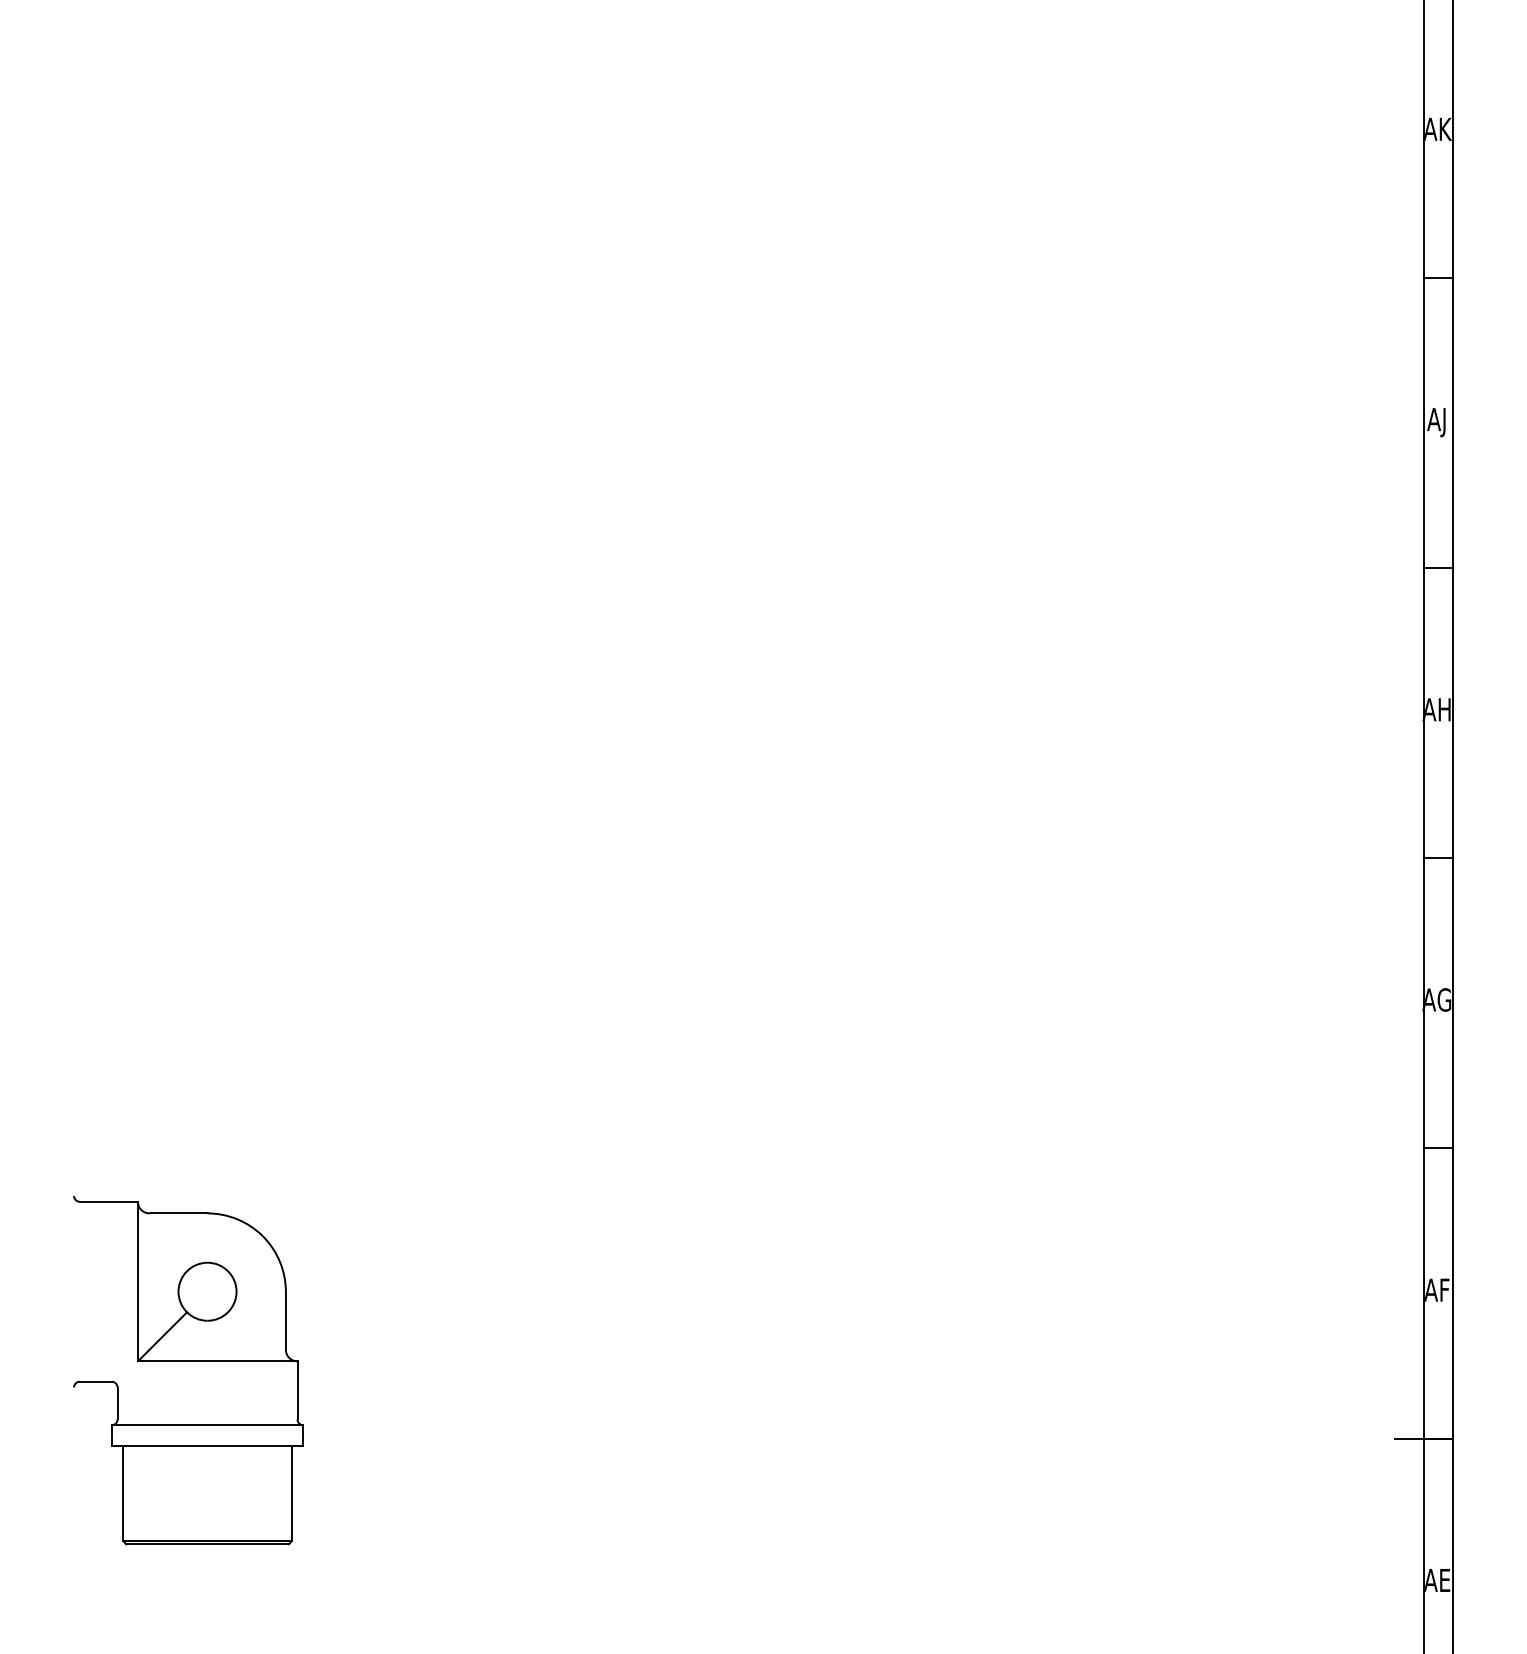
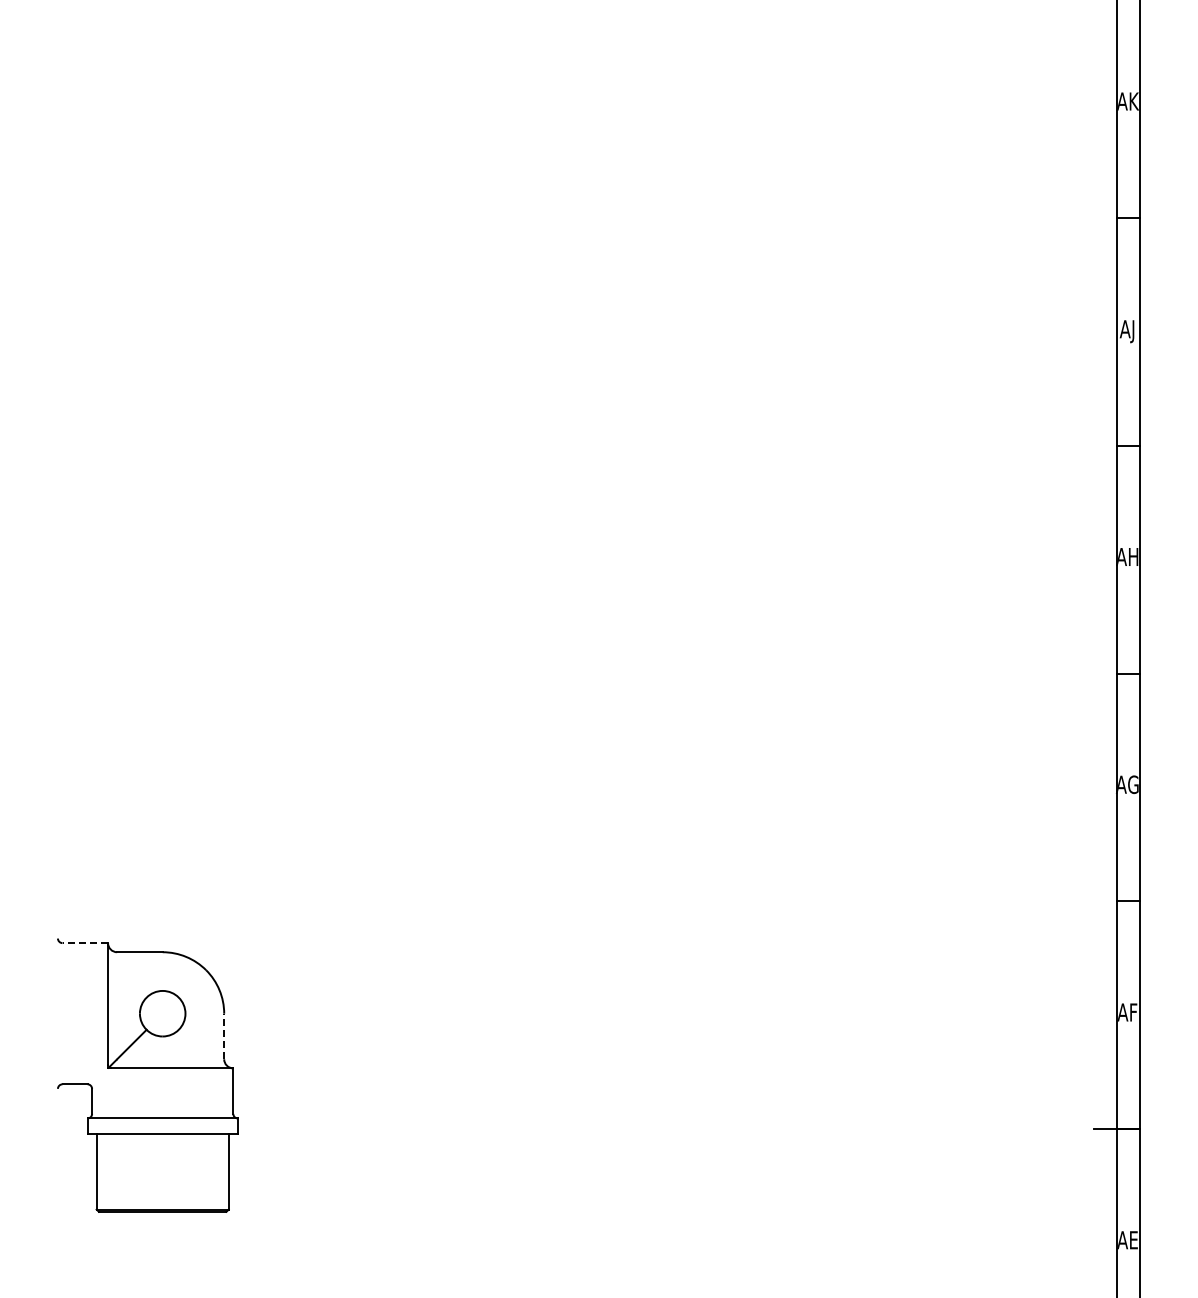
line: (109, 1202) -> (85, 943), solid -> dashed
line: (286, 1320) -> (224, 1036), solid -> dashed

